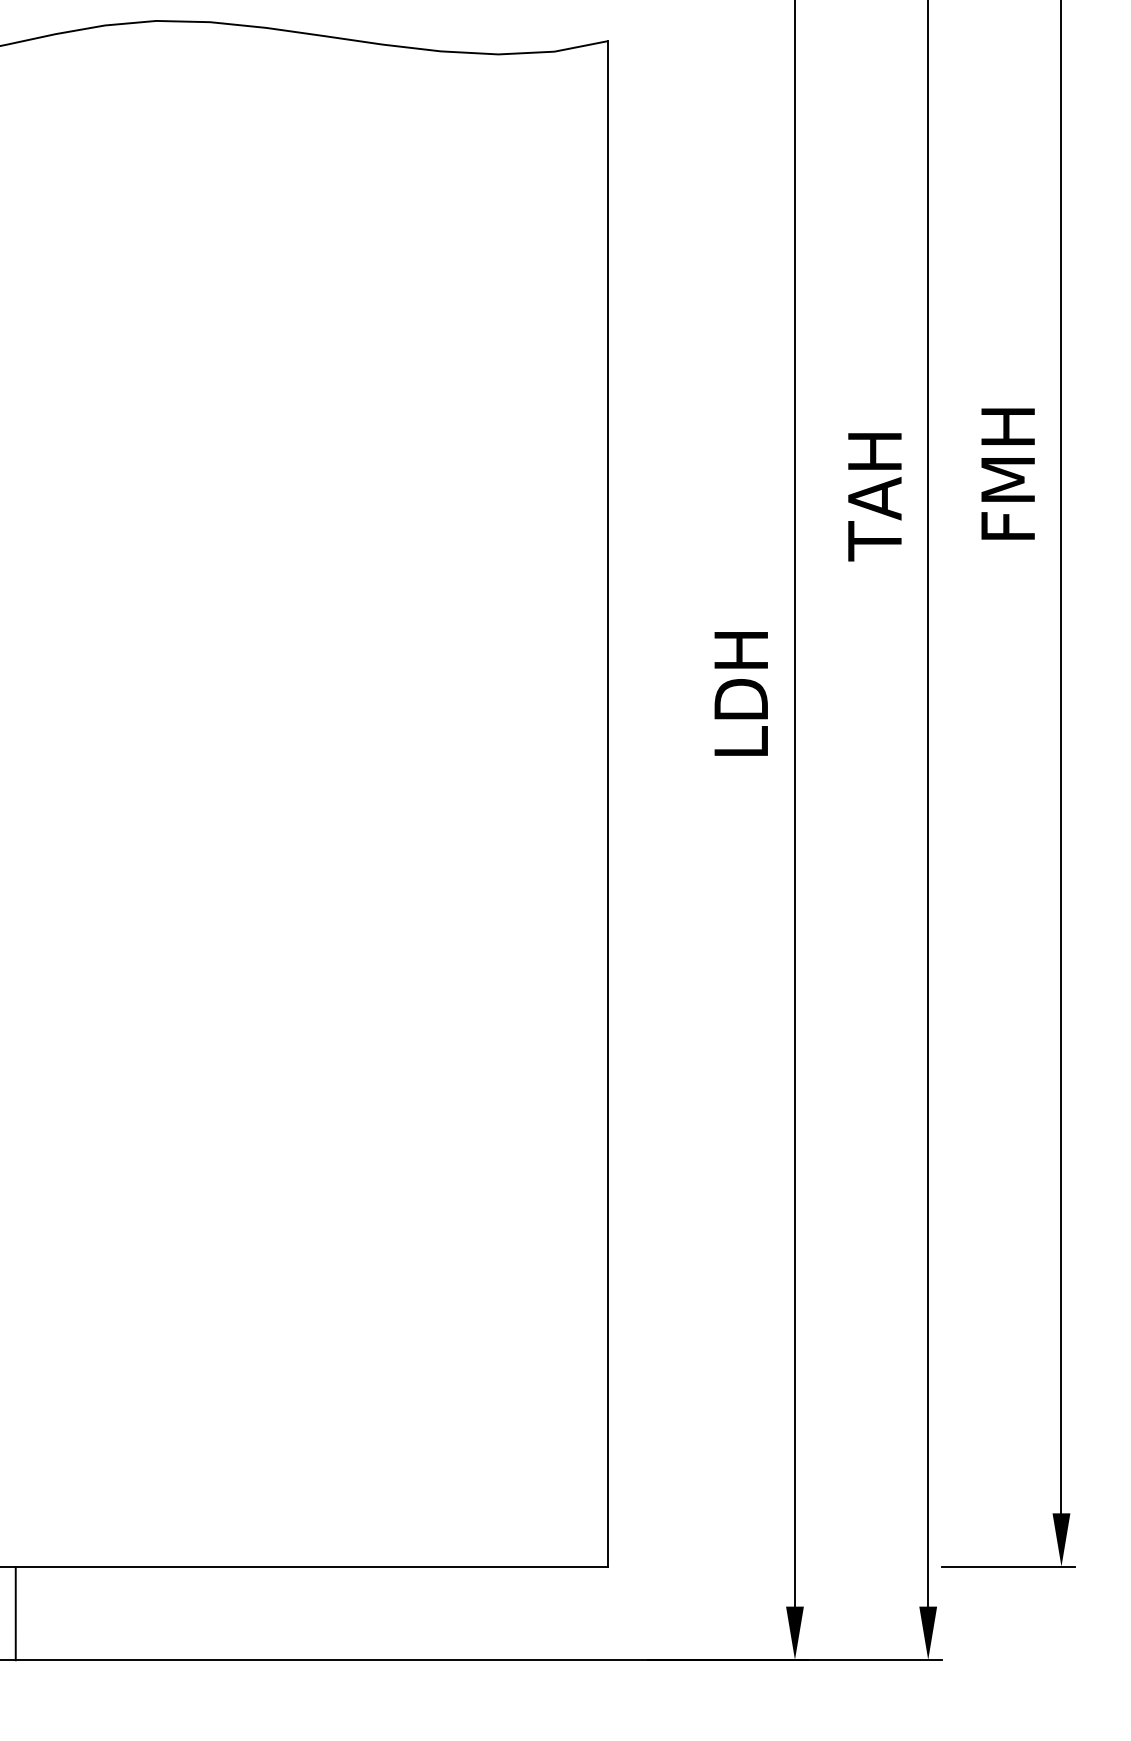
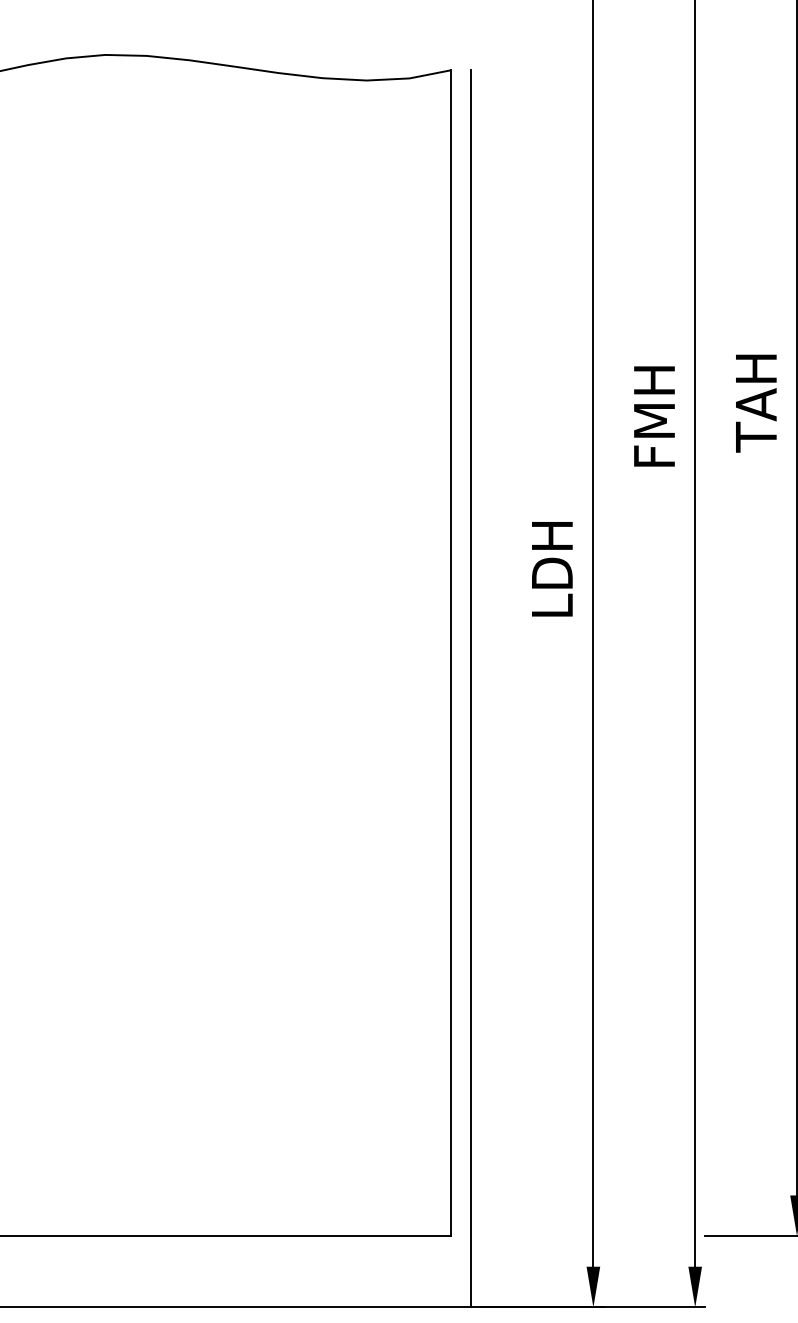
text: (1007, 474) -> (755, 401), FMH -> TAH
text: (874, 494) -> (654, 416), TAH -> FMH
line: (635, 850) -> (471, 688), added

